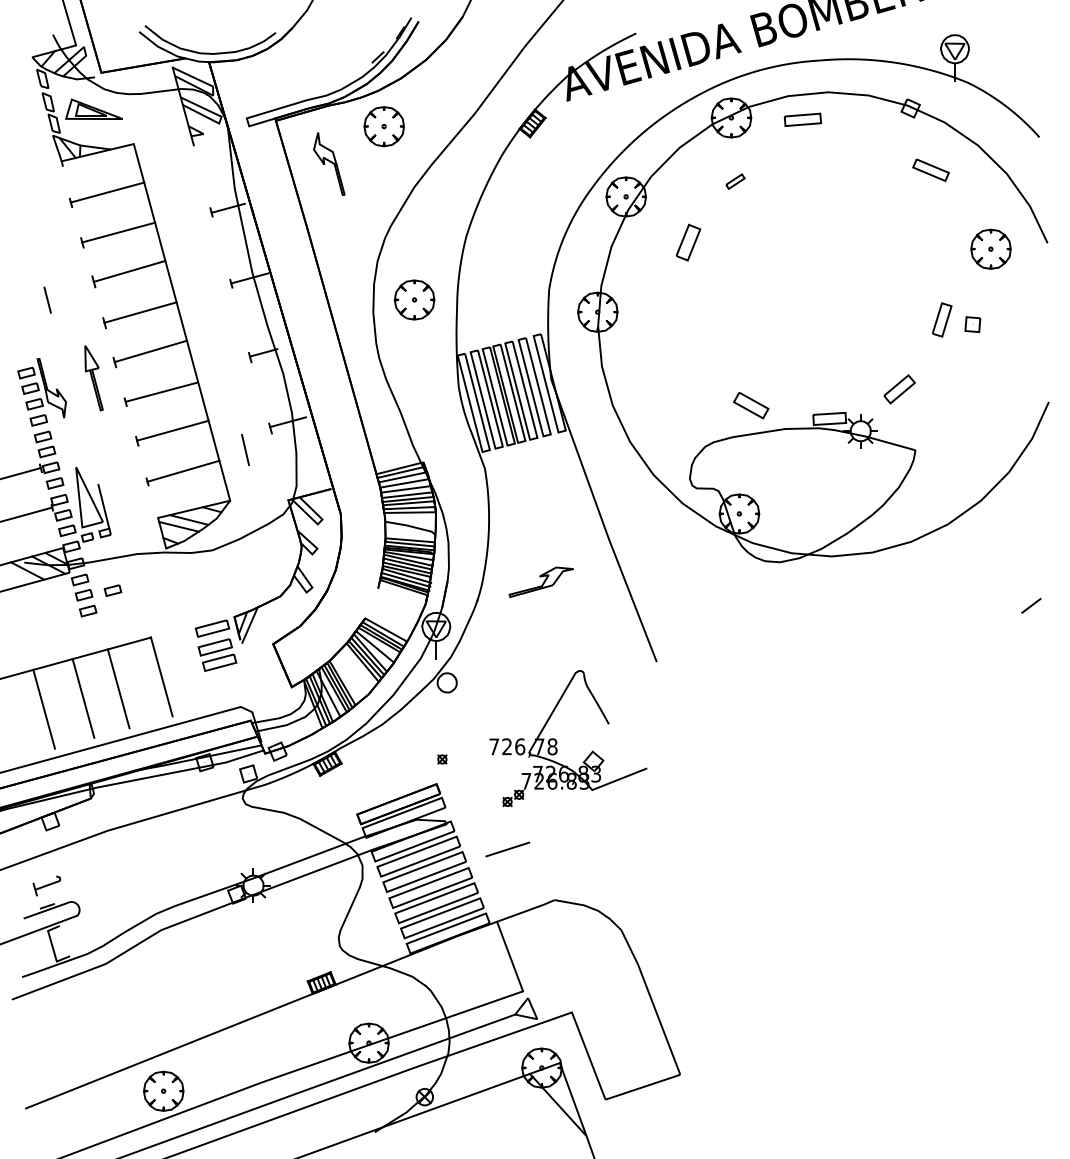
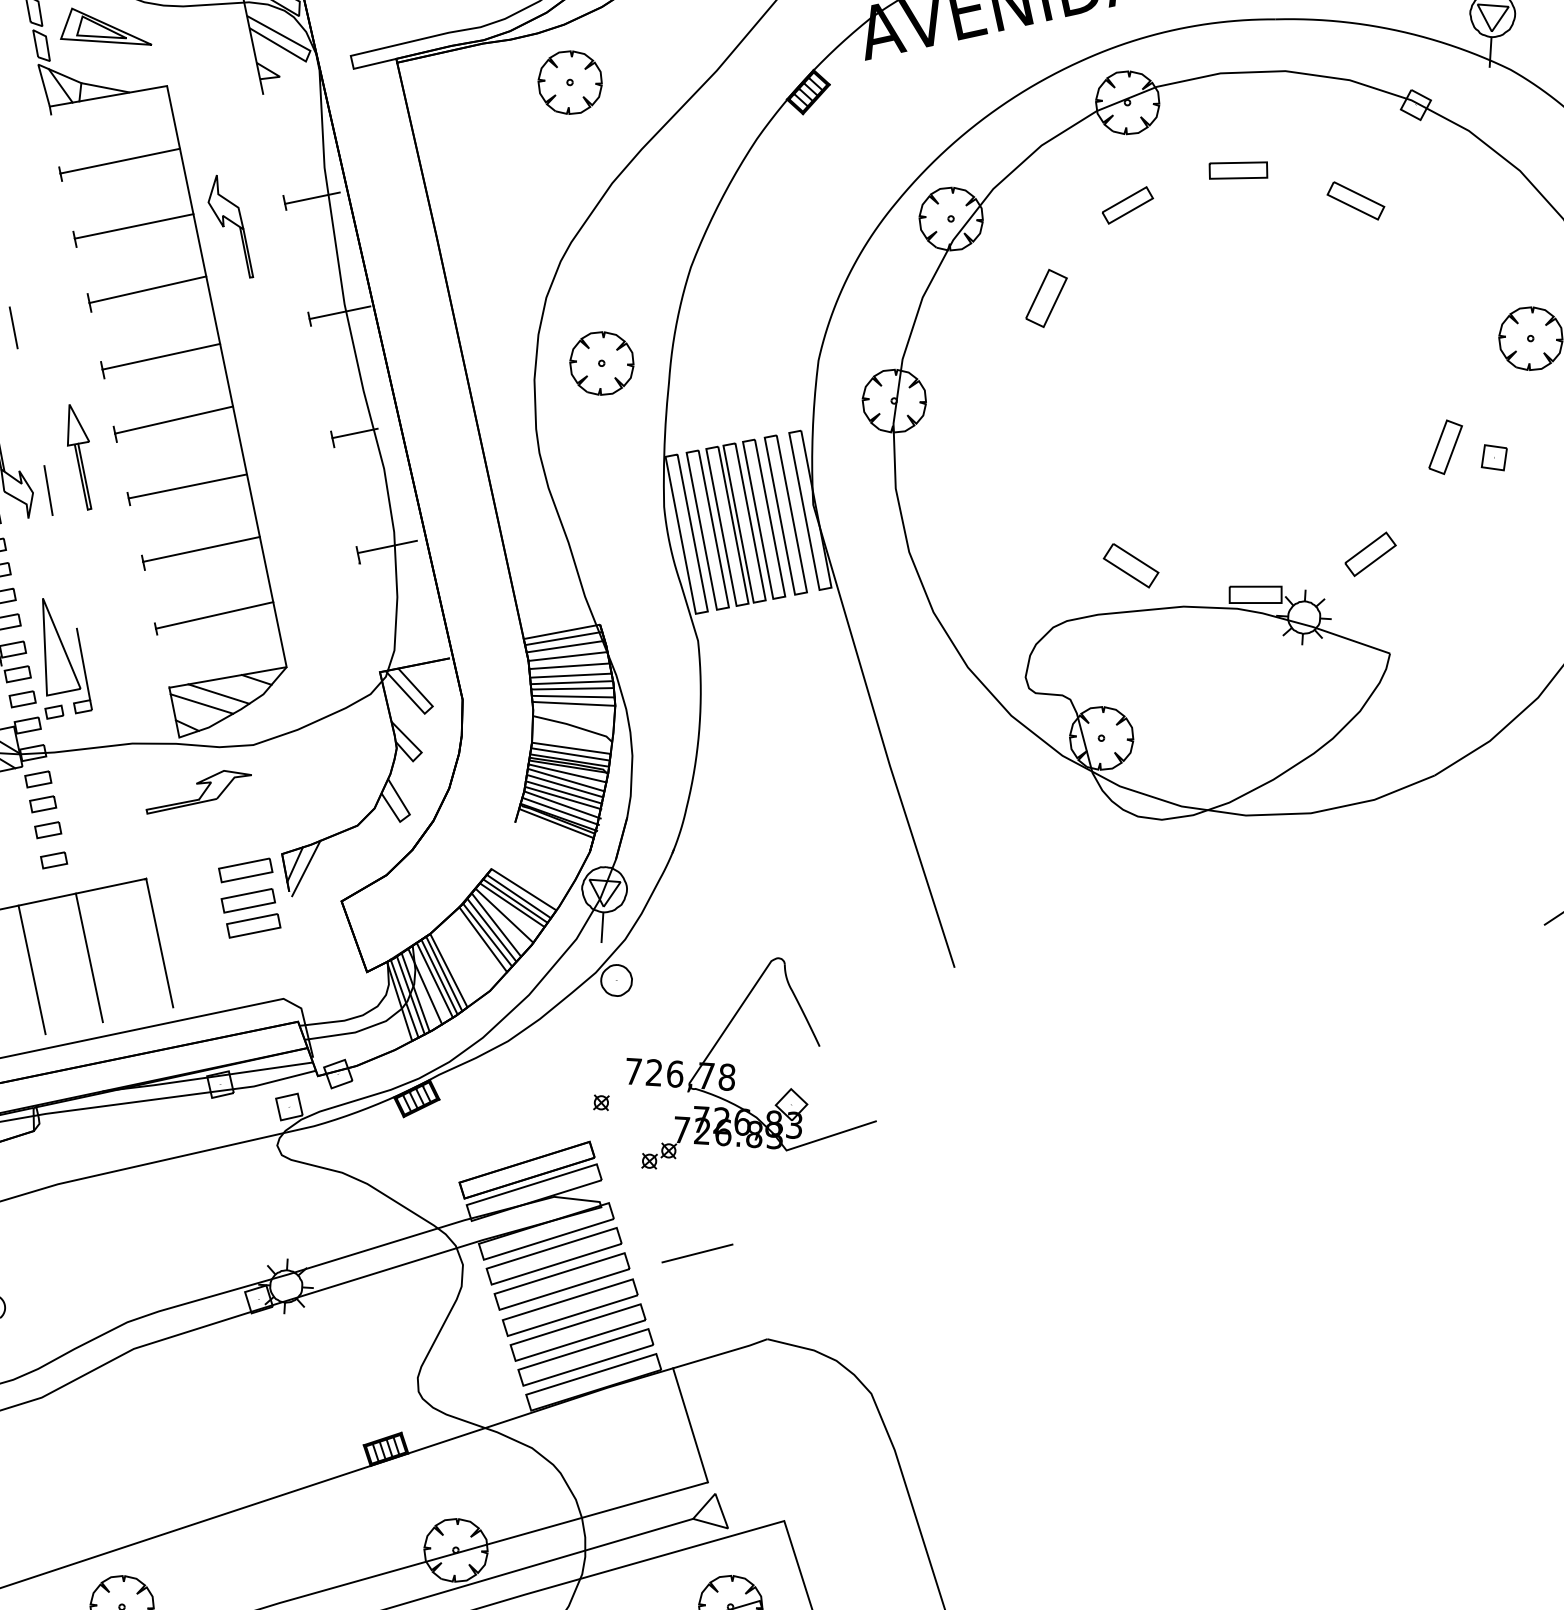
part: (802, 119) -> (1237, 169), moved
part: (329, 163) -> (232, 225), moved
part: (930, 169) -> (1355, 199), moved
part: (735, 181) -> (1127, 205), size x1.67
line: (245, 449) -> (48, 489), moved
part: (540, 581) -> (197, 791), moved
part: (112, 590) -> (53, 860), moved
part: (557, 741) -> (735, 1069), moved

